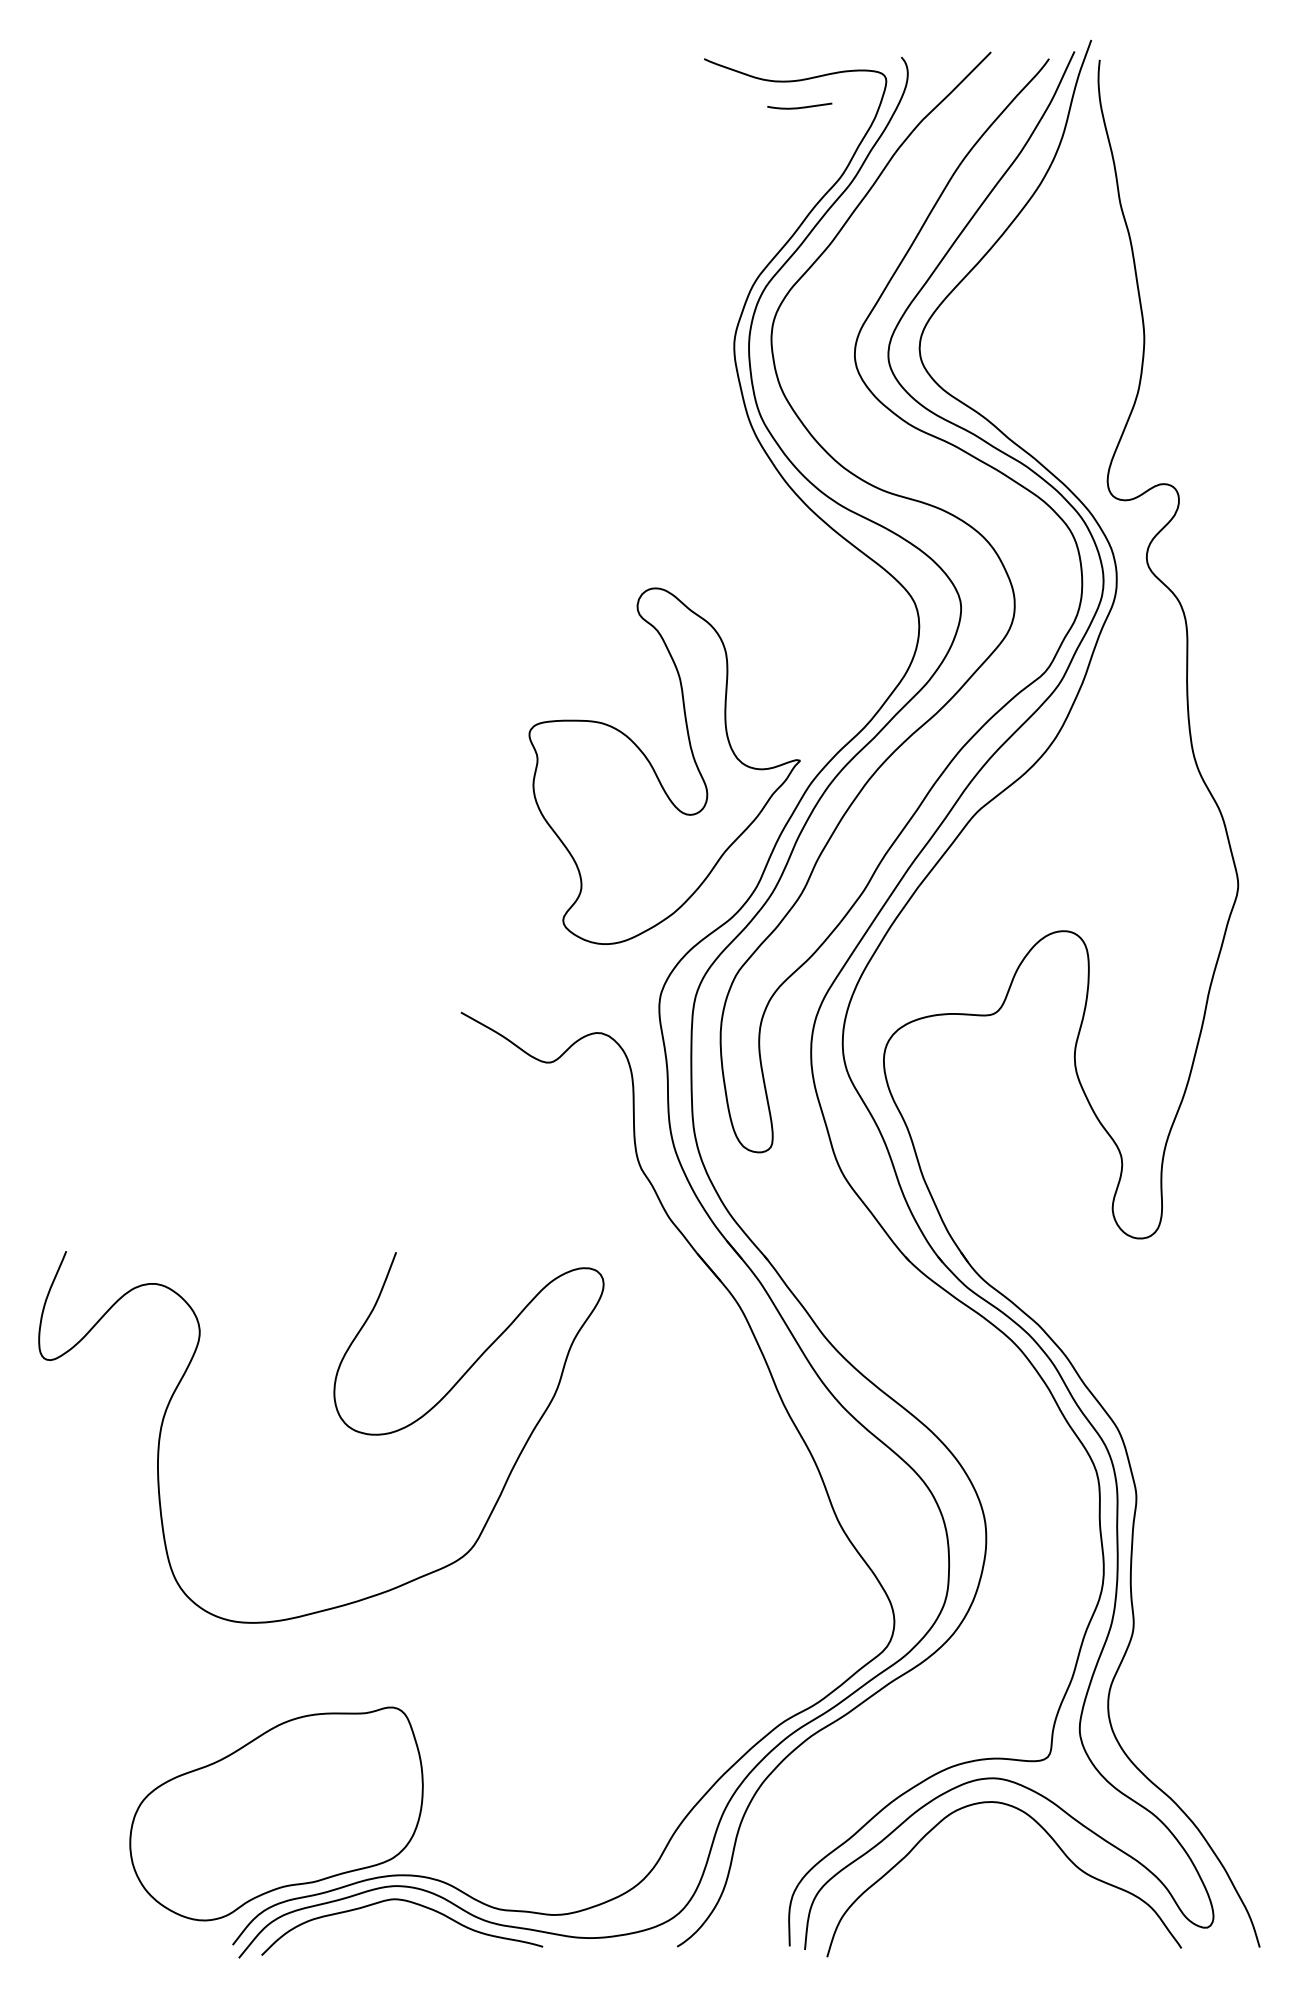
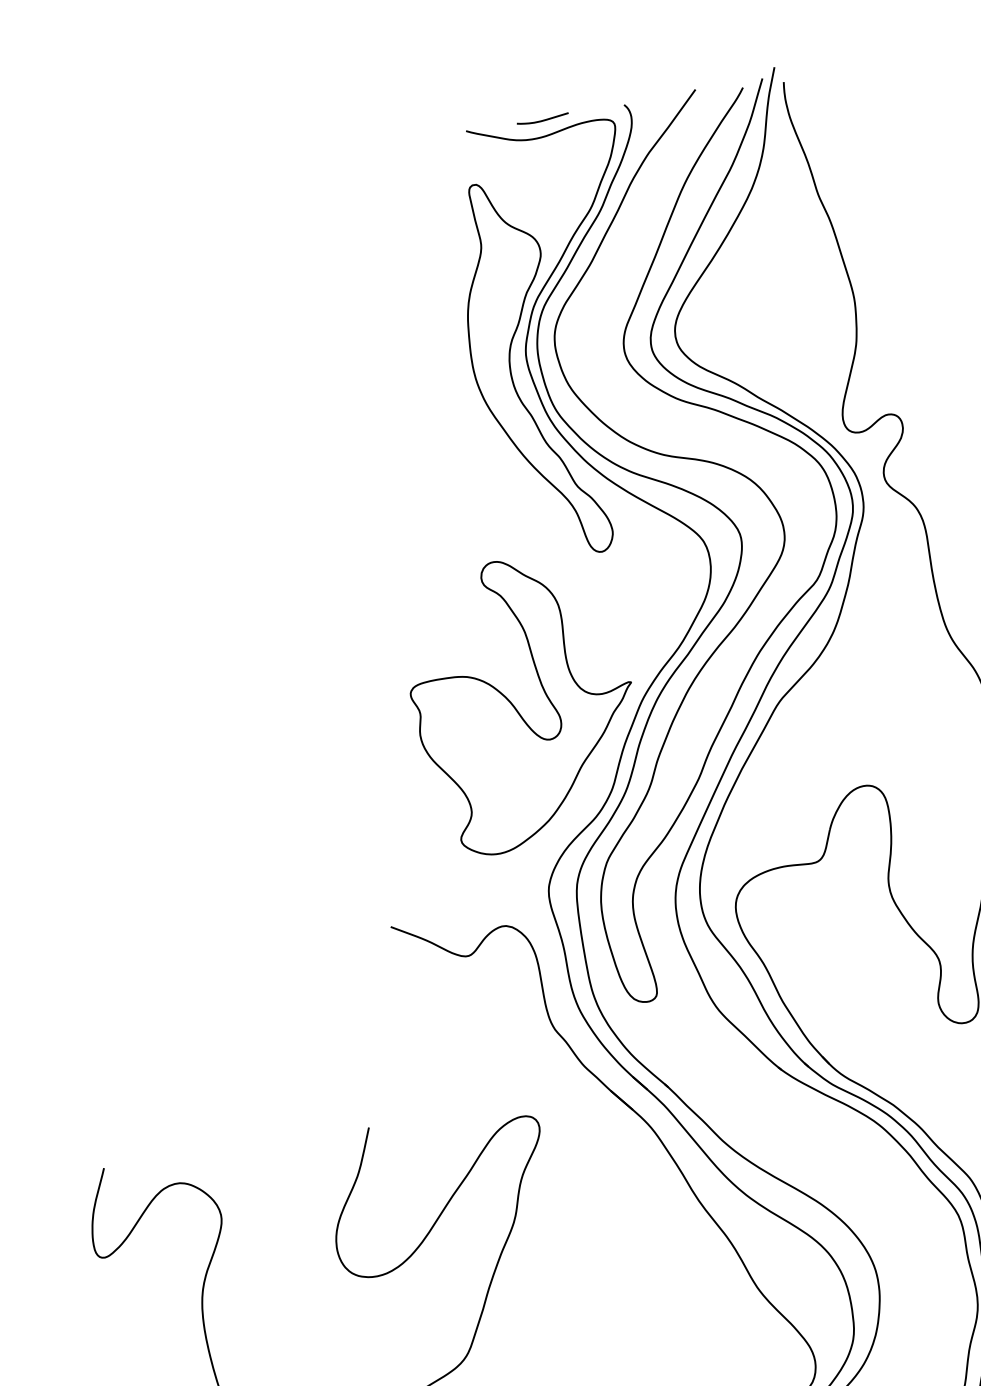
curve: (799, 107) -> (542, 120), moved
part: (713, 361) -> (511, 372), added

